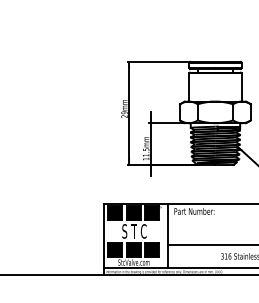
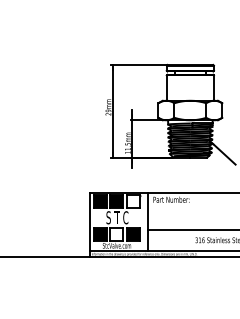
fill: (151, 213) -> (132, 201), removed
fill: (133, 249) -> (116, 234), removed

